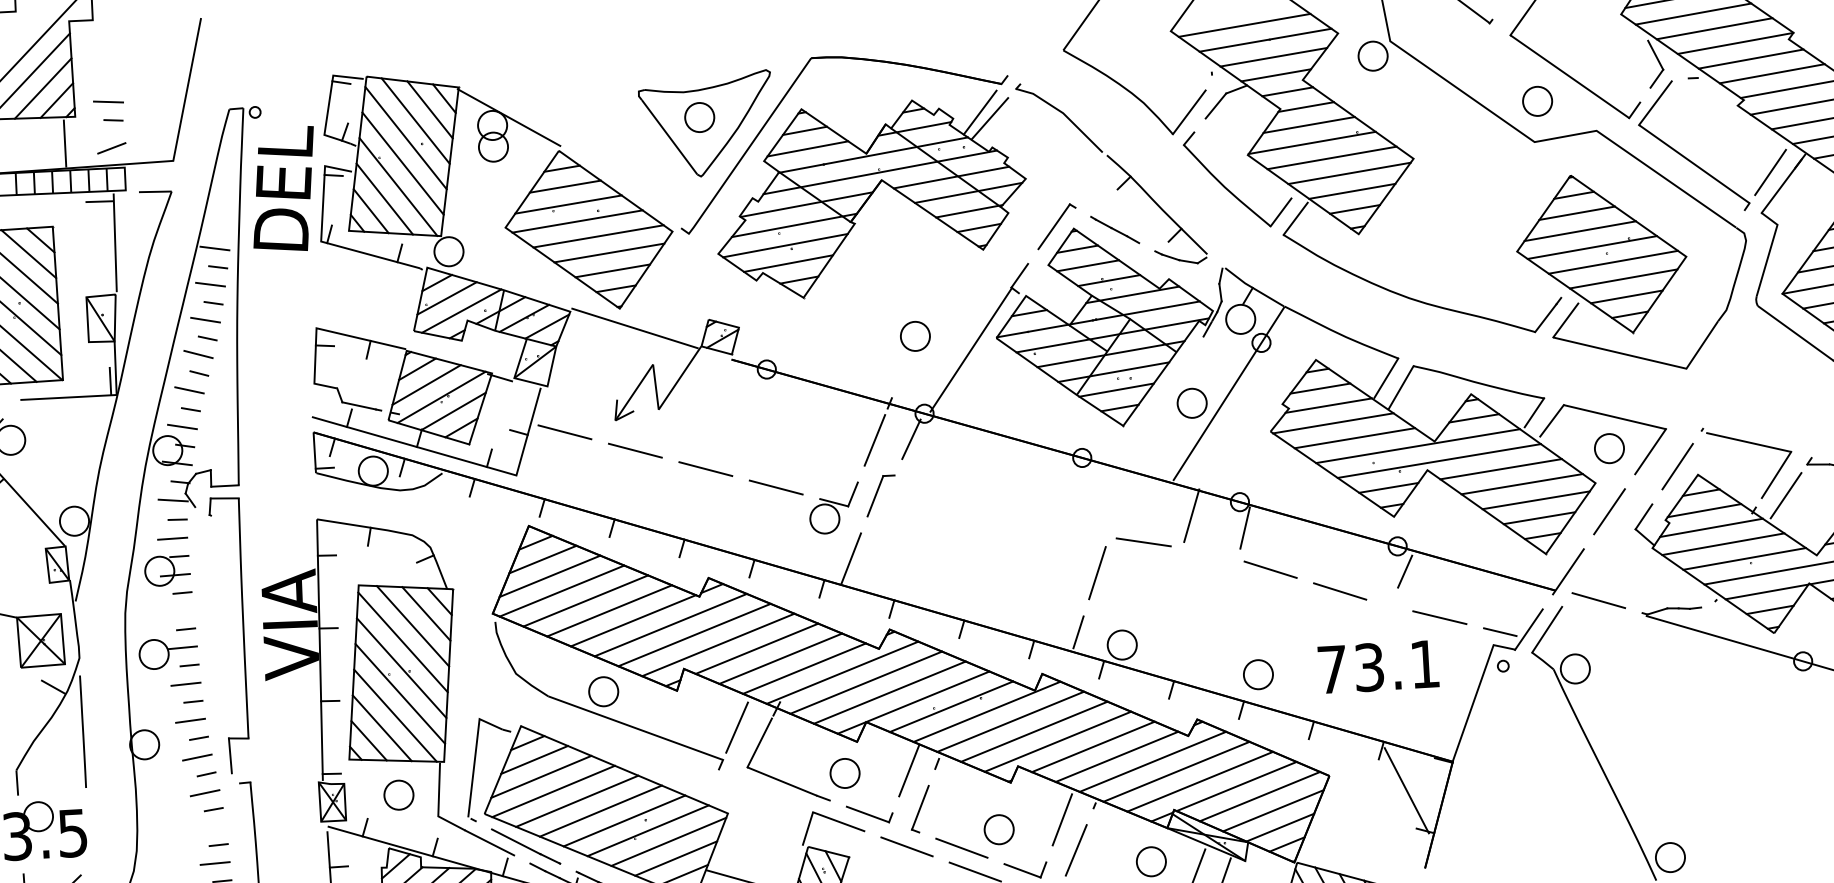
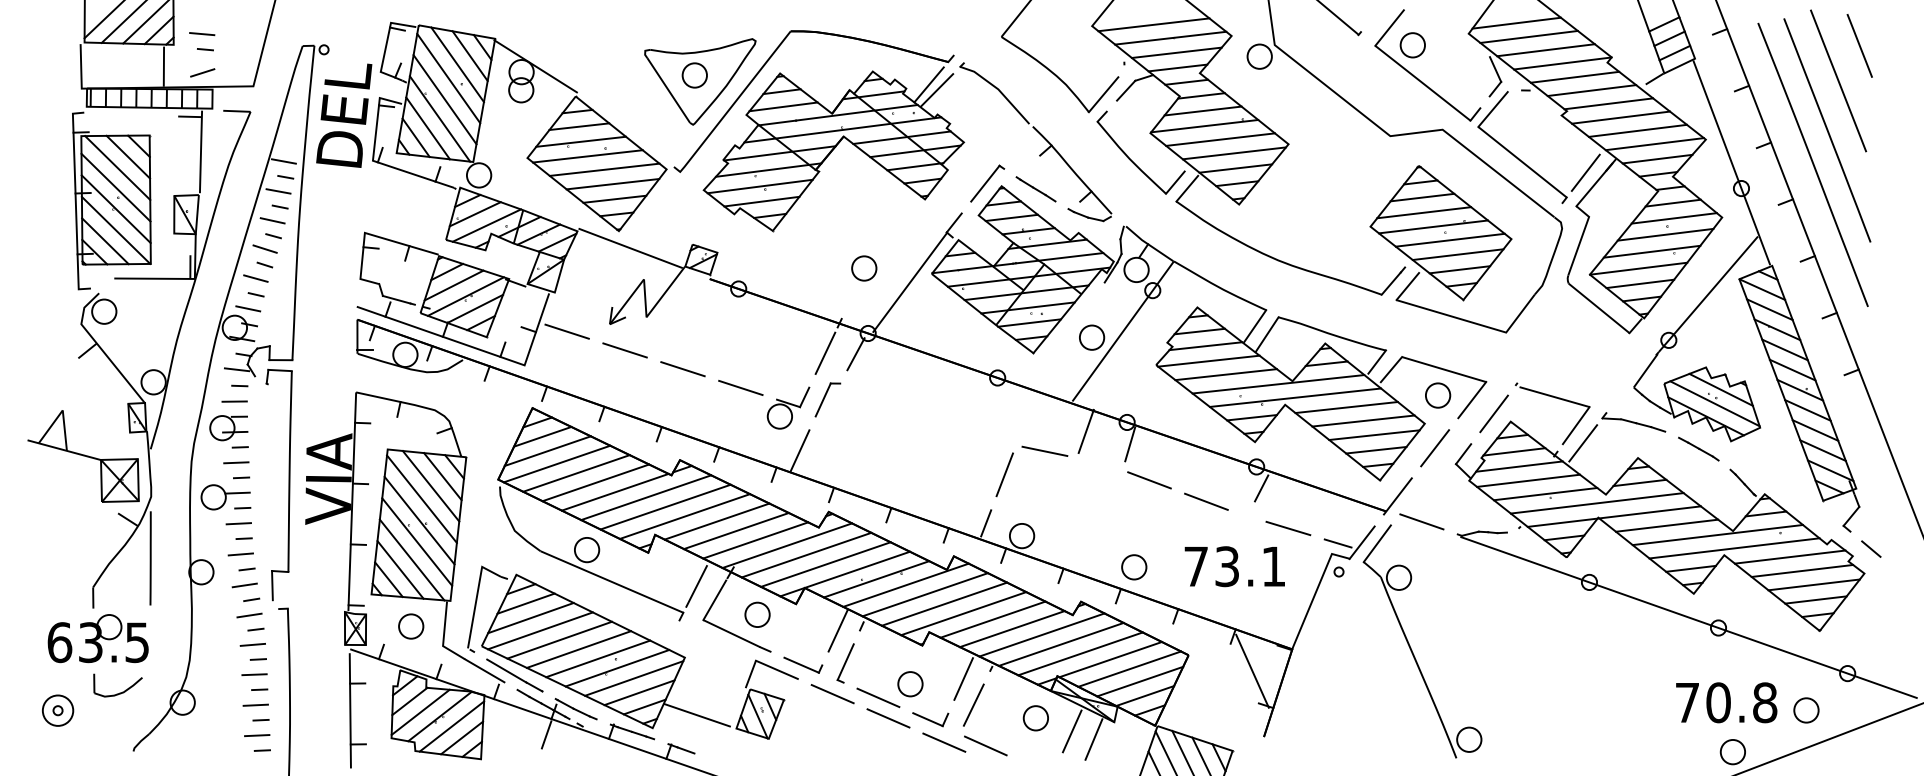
part: (1537, 101) -> (1412, 45), moved
line: (179, 611) -> (236, 462), added
part: (844, 773) -> (757, 614), moved
line: (210, 827) -> (252, 644), added

